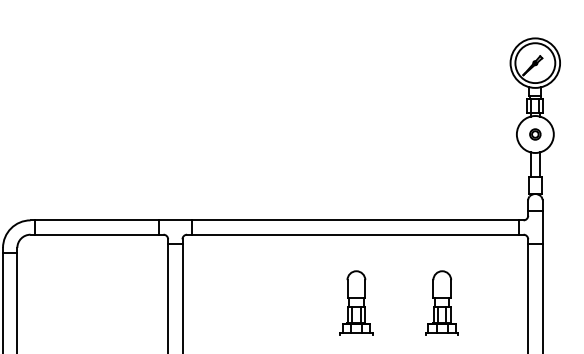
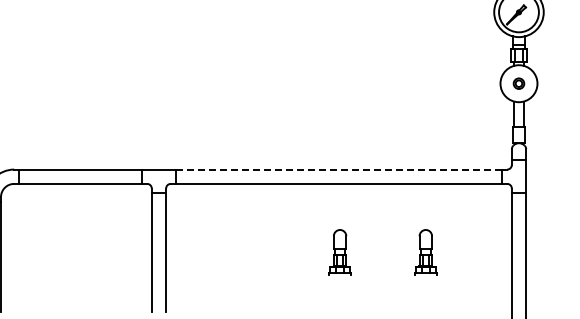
line: (355, 220) -> (339, 169), solid -> dashed
part: (356, 302) -> (340, 251), size x0.7
part: (441, 302) -> (425, 251), size x0.7

